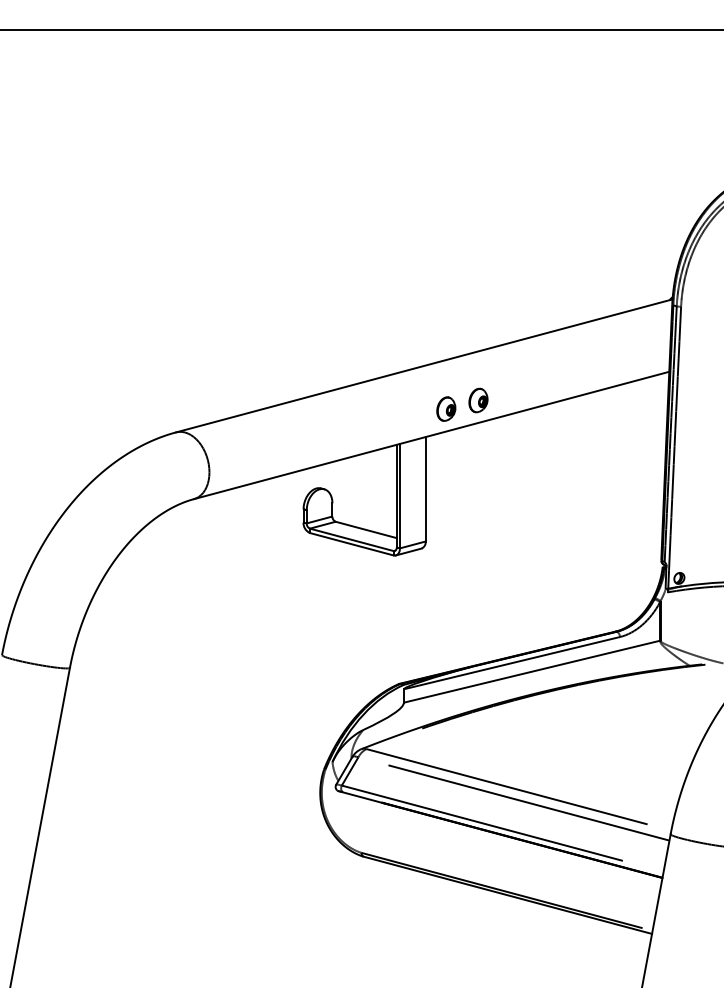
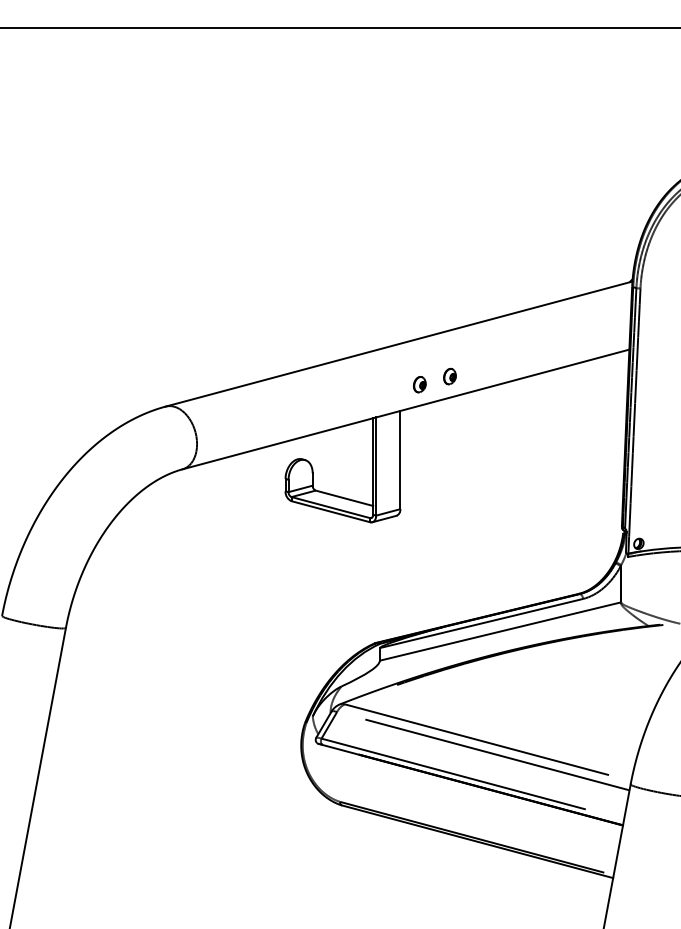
part: (477, 400) -> (449, 376), size x0.7
part: (446, 408) -> (419, 384), size x0.7

